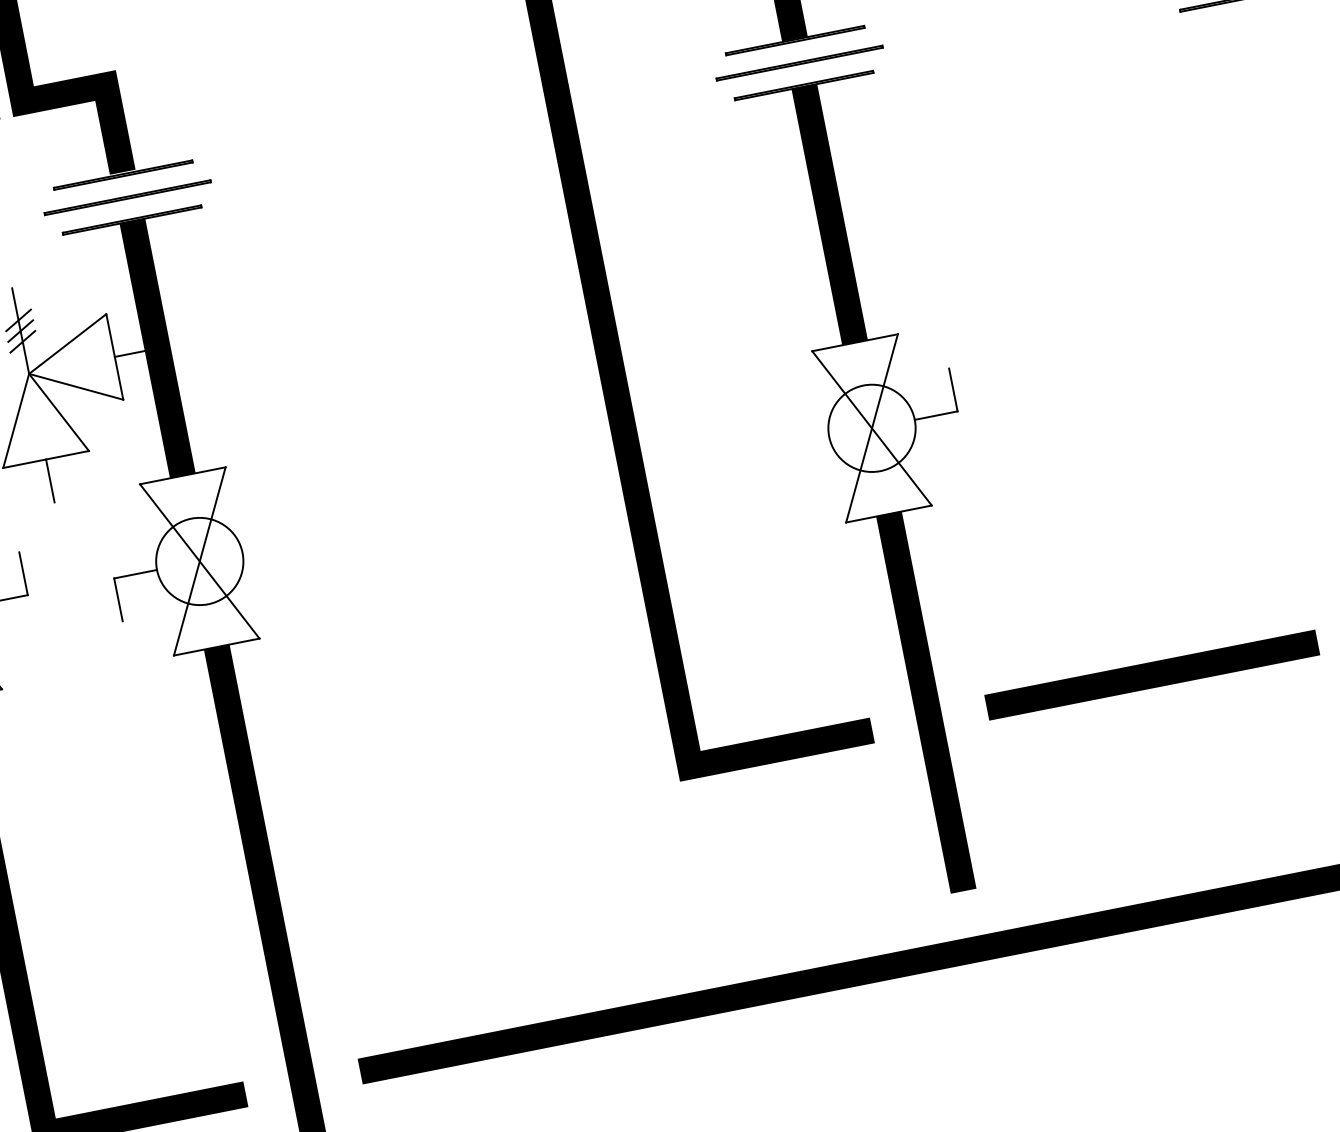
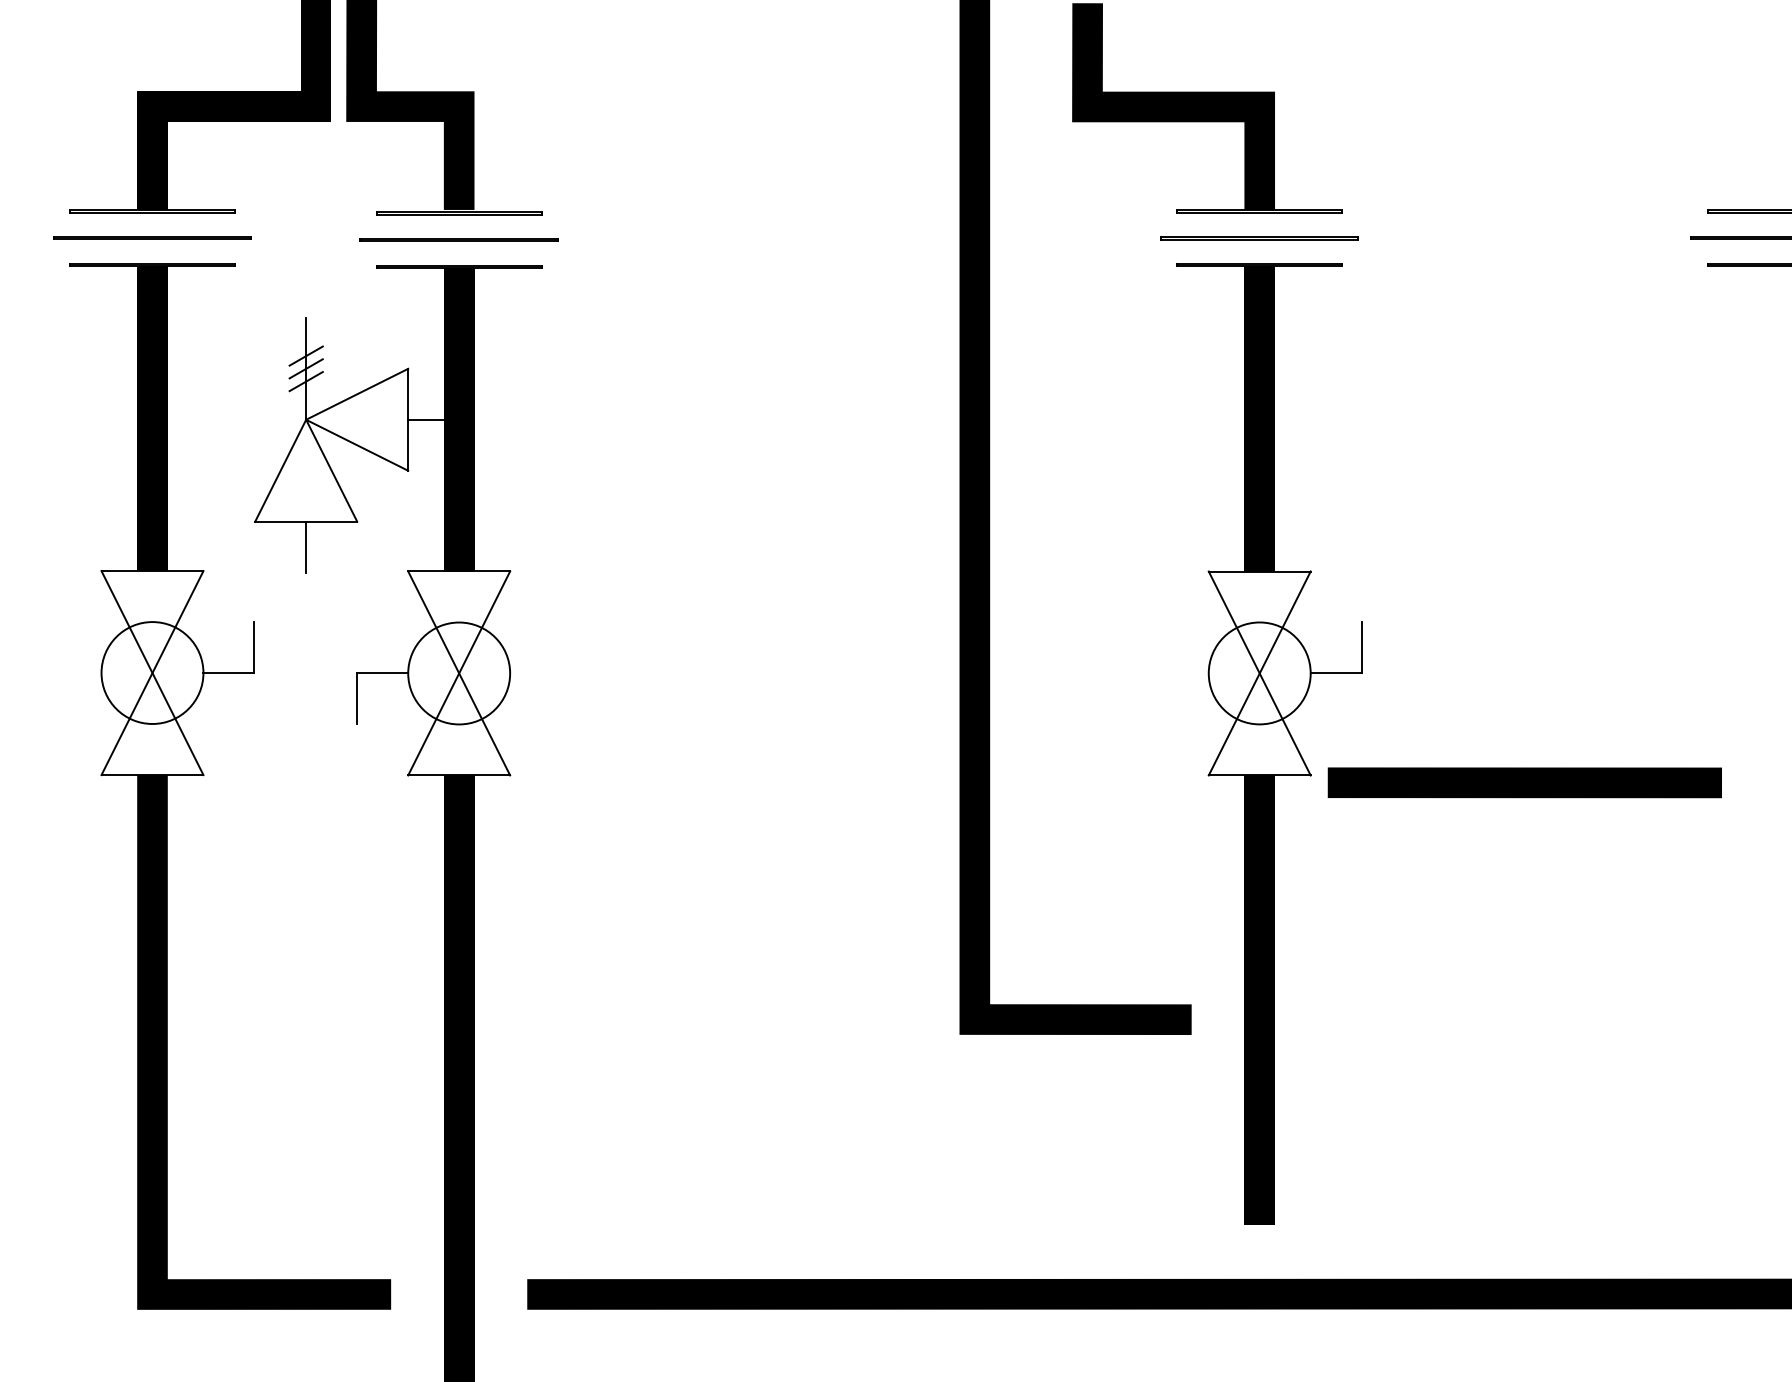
line: (1151, 674) -> (1524, 782), moved

